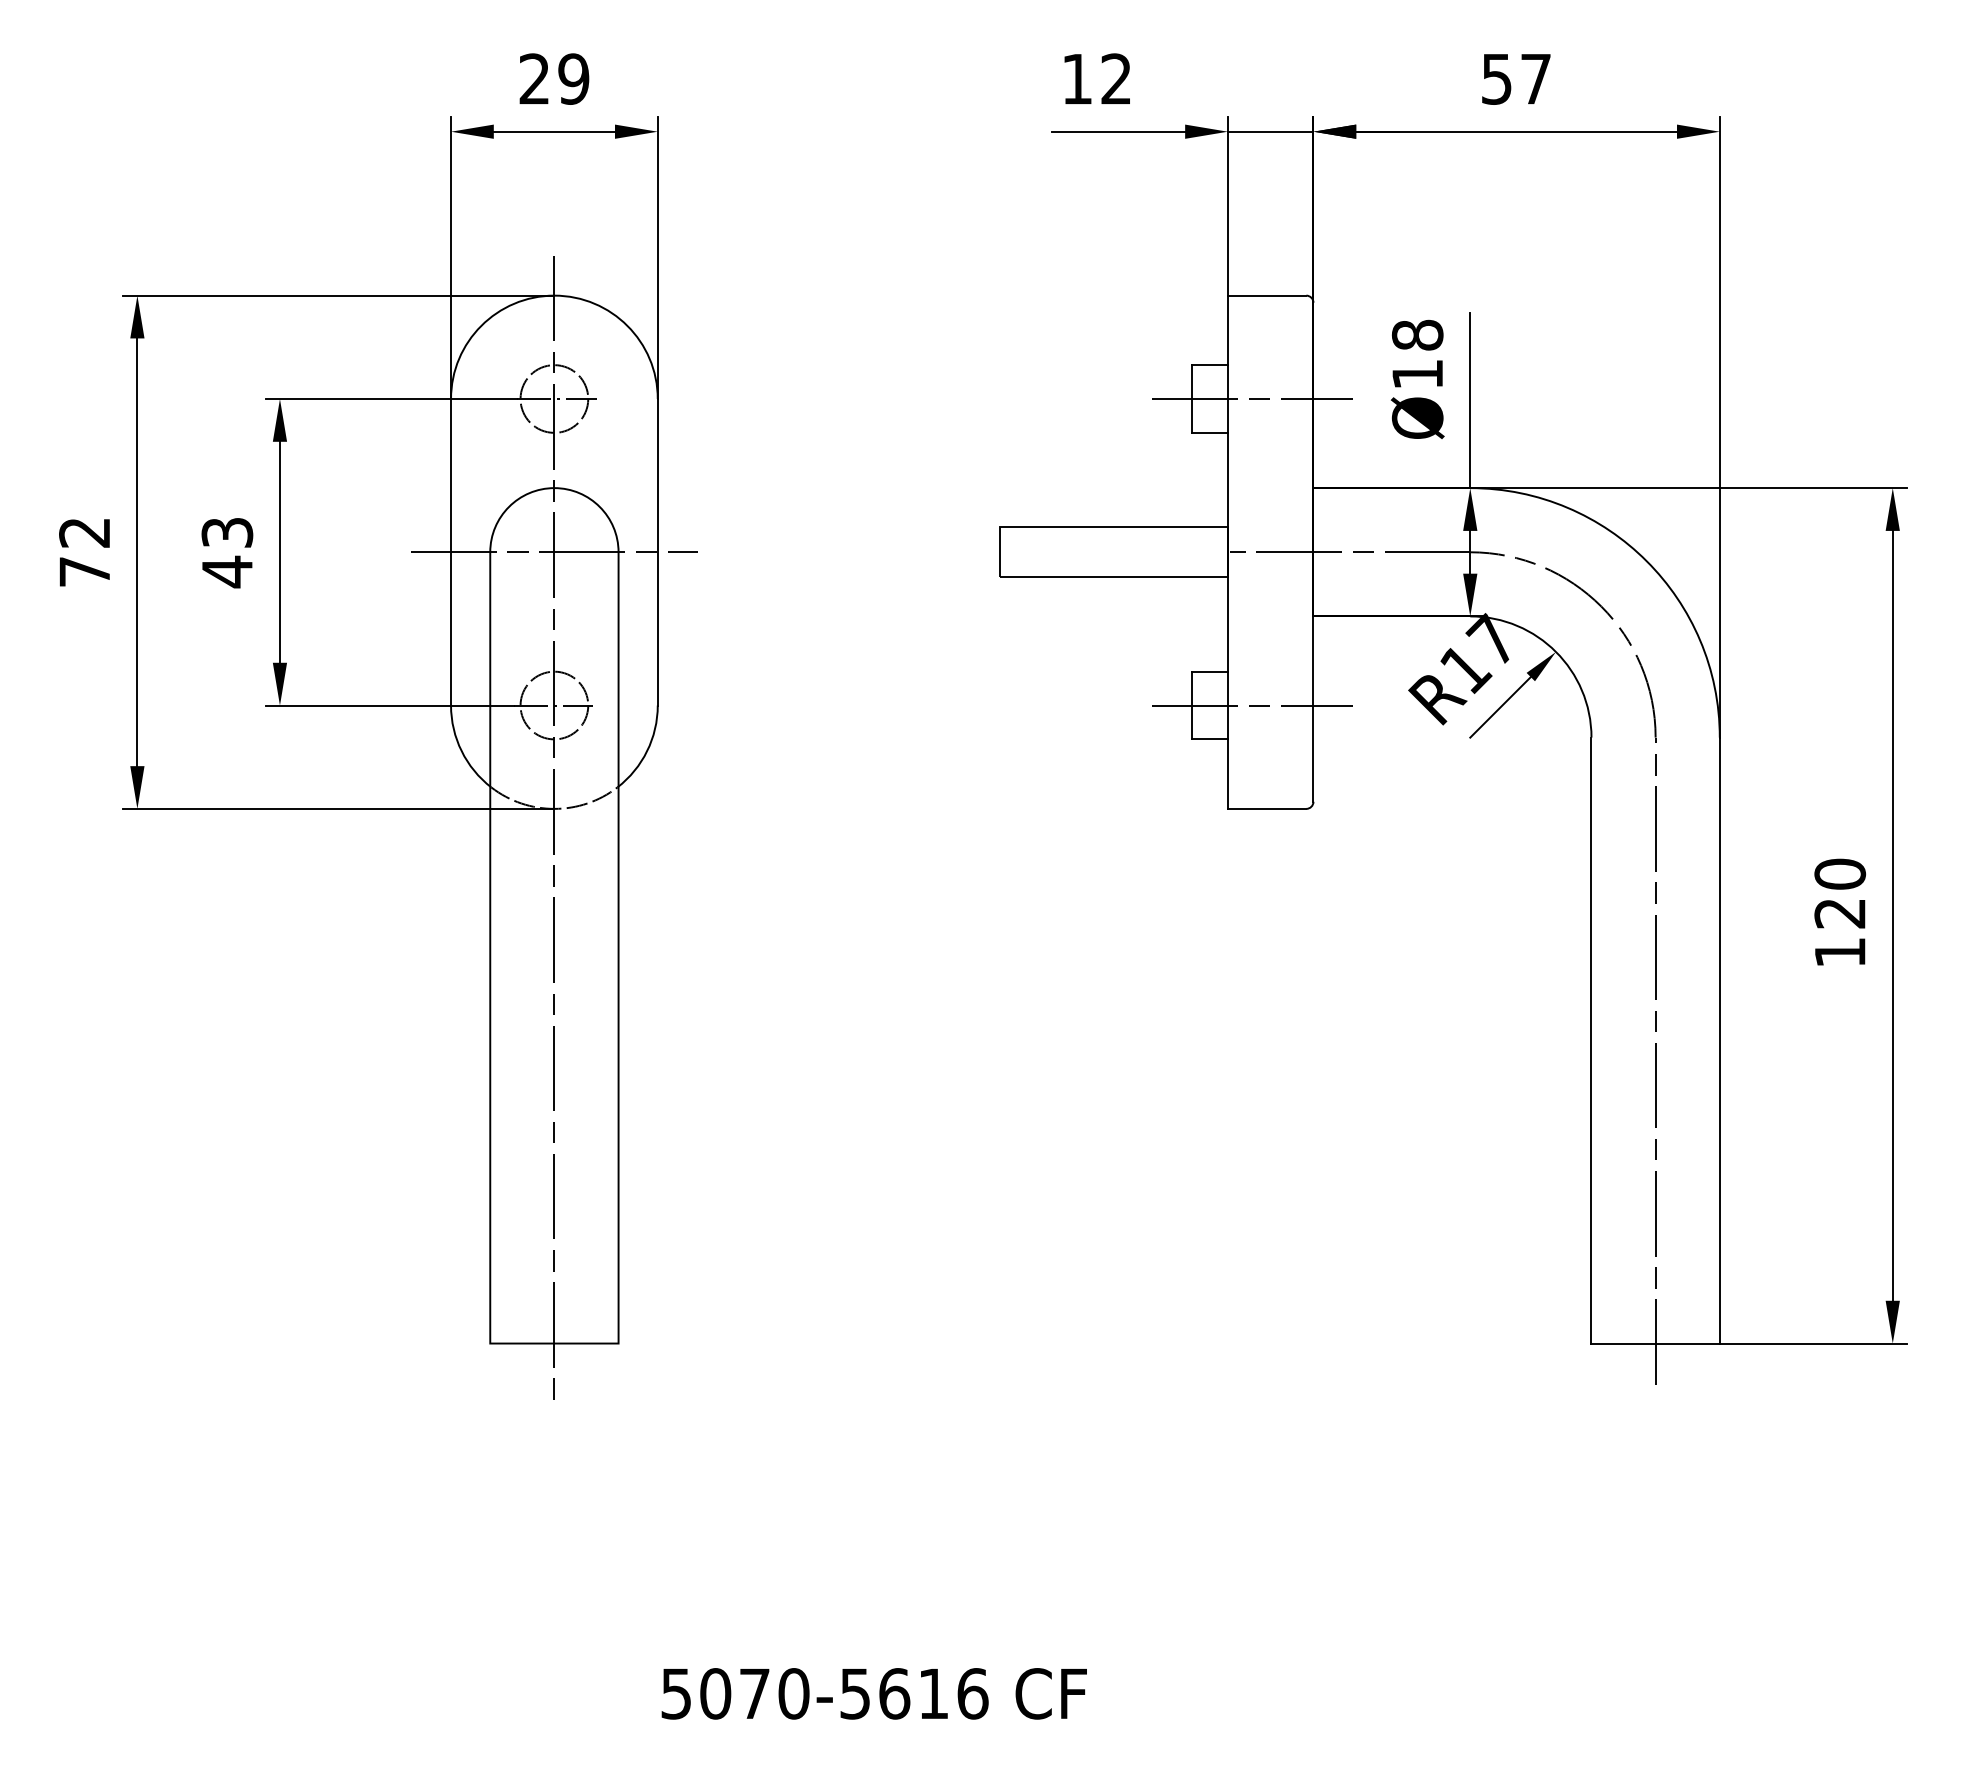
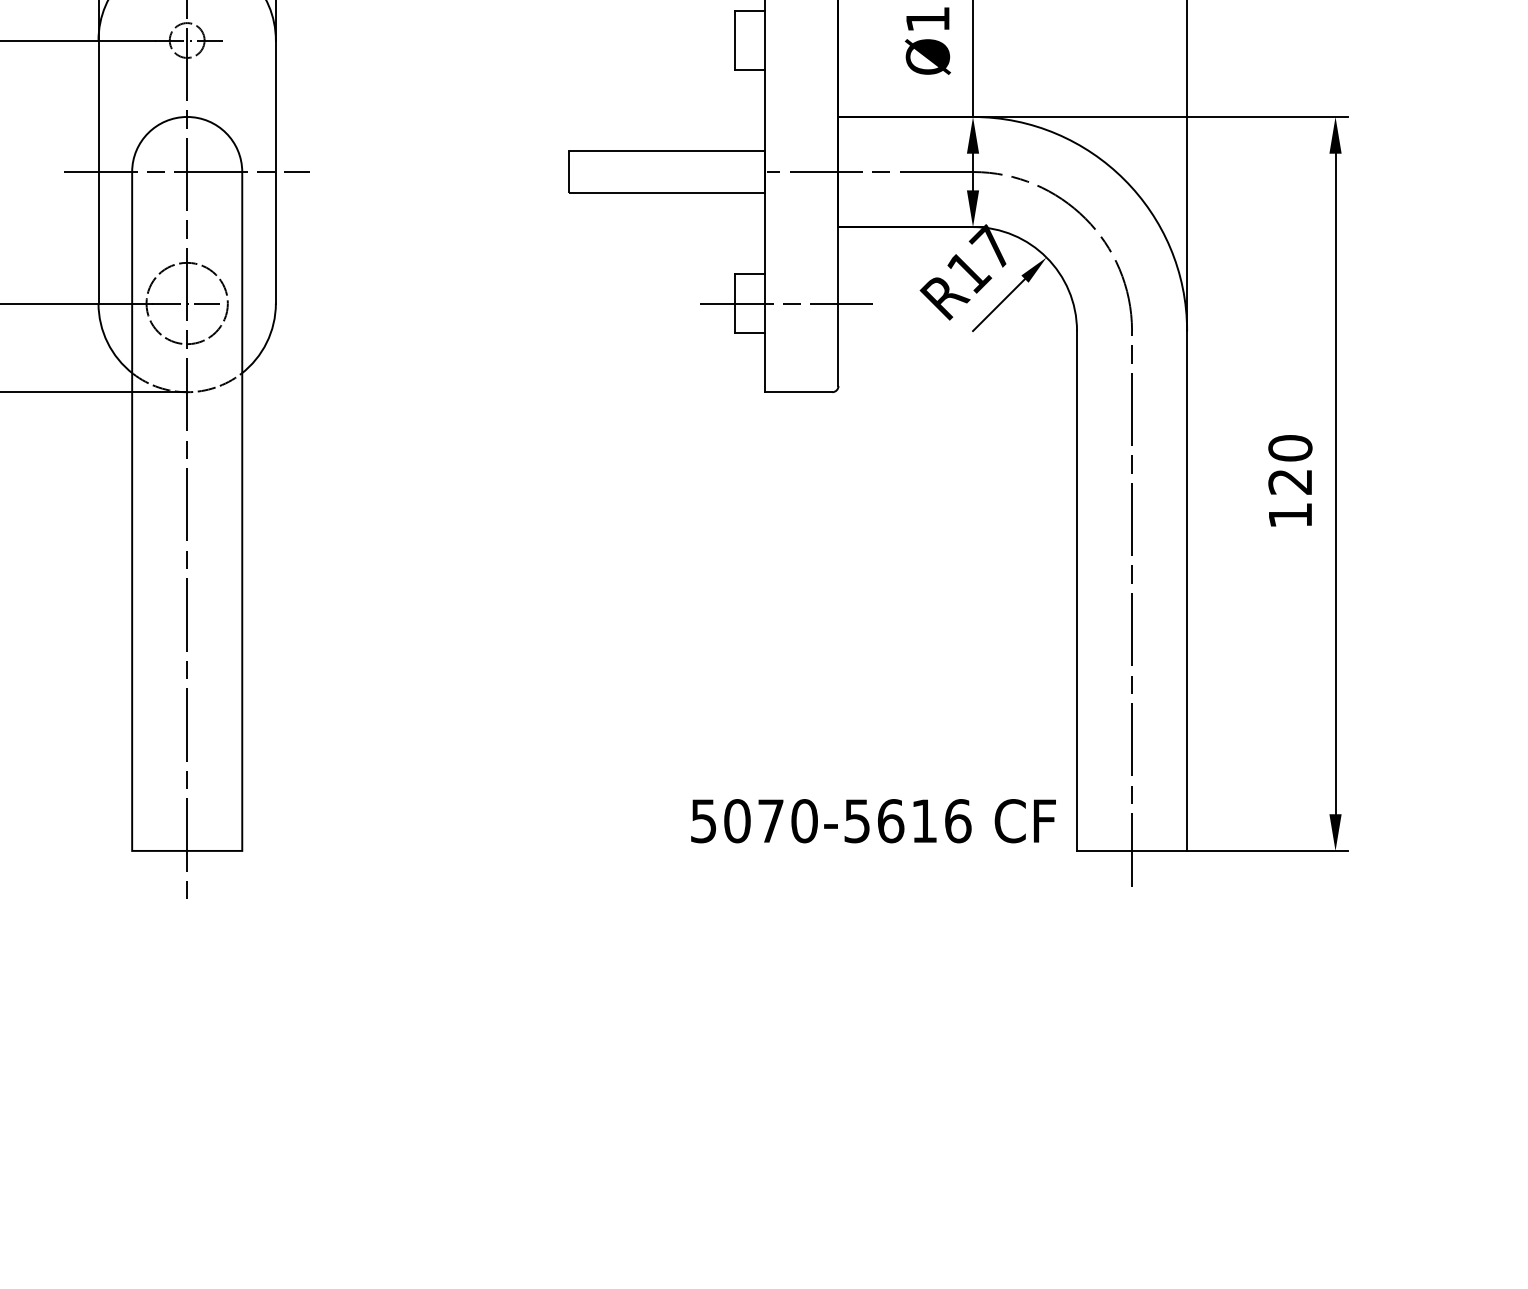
circle: (554, 398) -> (187, 40), size x0.6
line: (1252, 399) -> (786, 40), removed
circle: (554, 705) -> (187, 303), size x1.4
text: (873, 1693) -> (872, 820), moved

